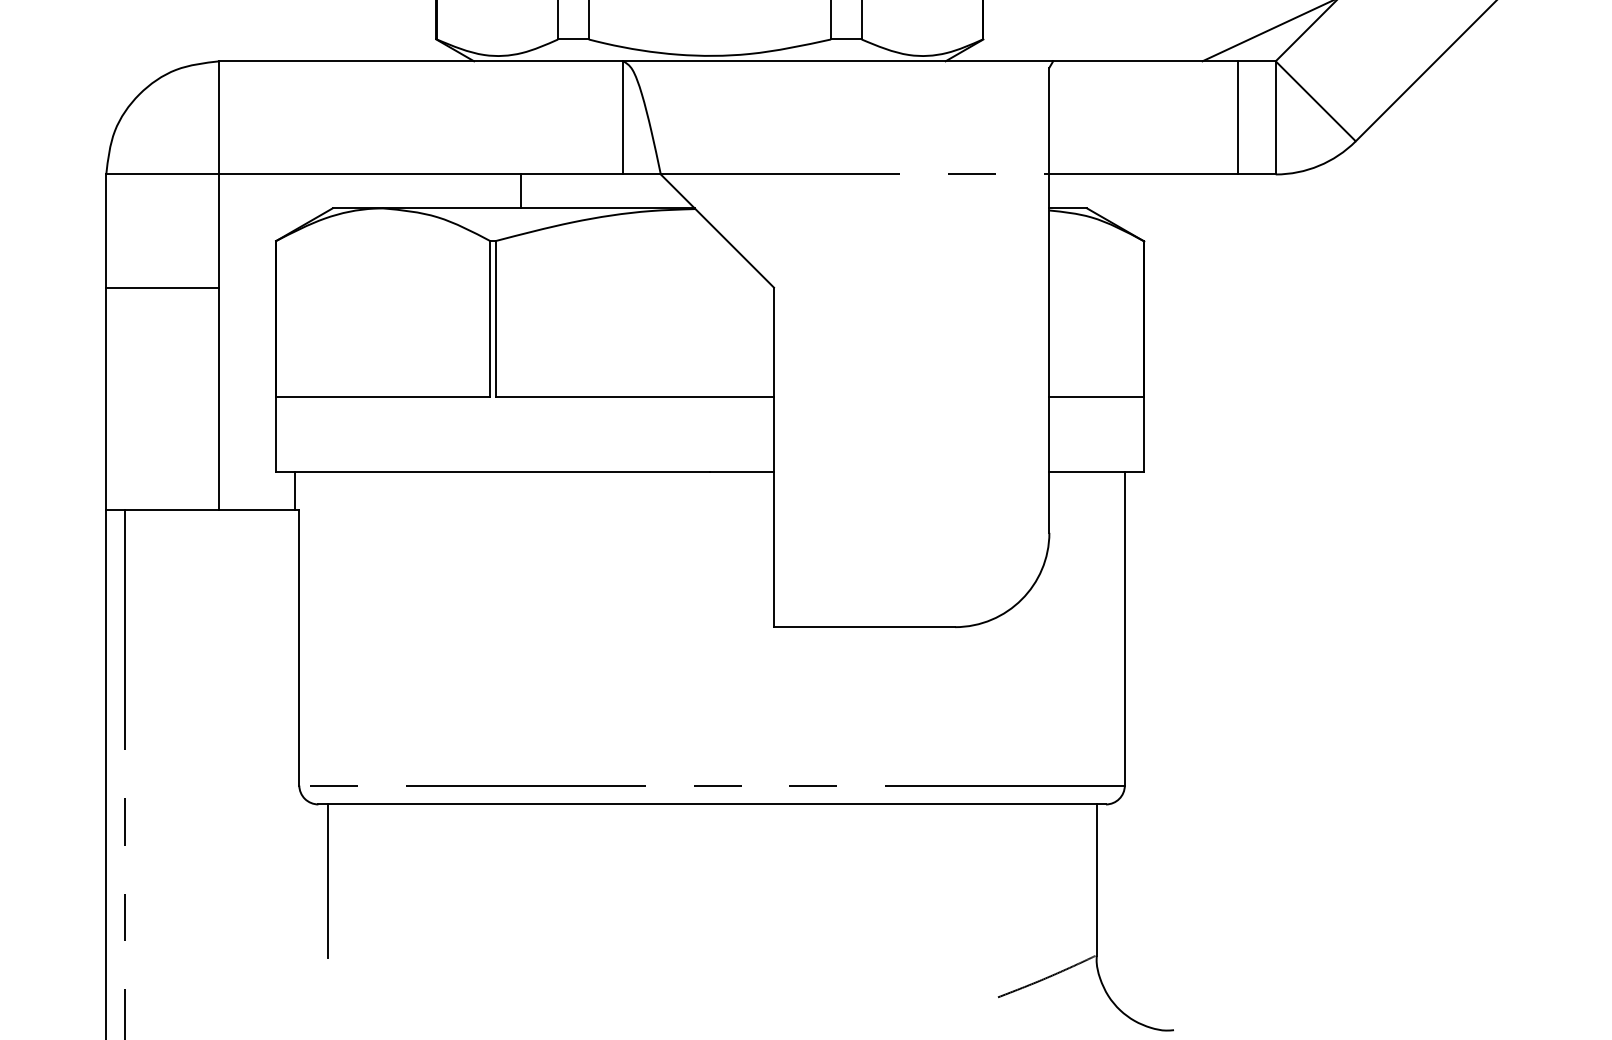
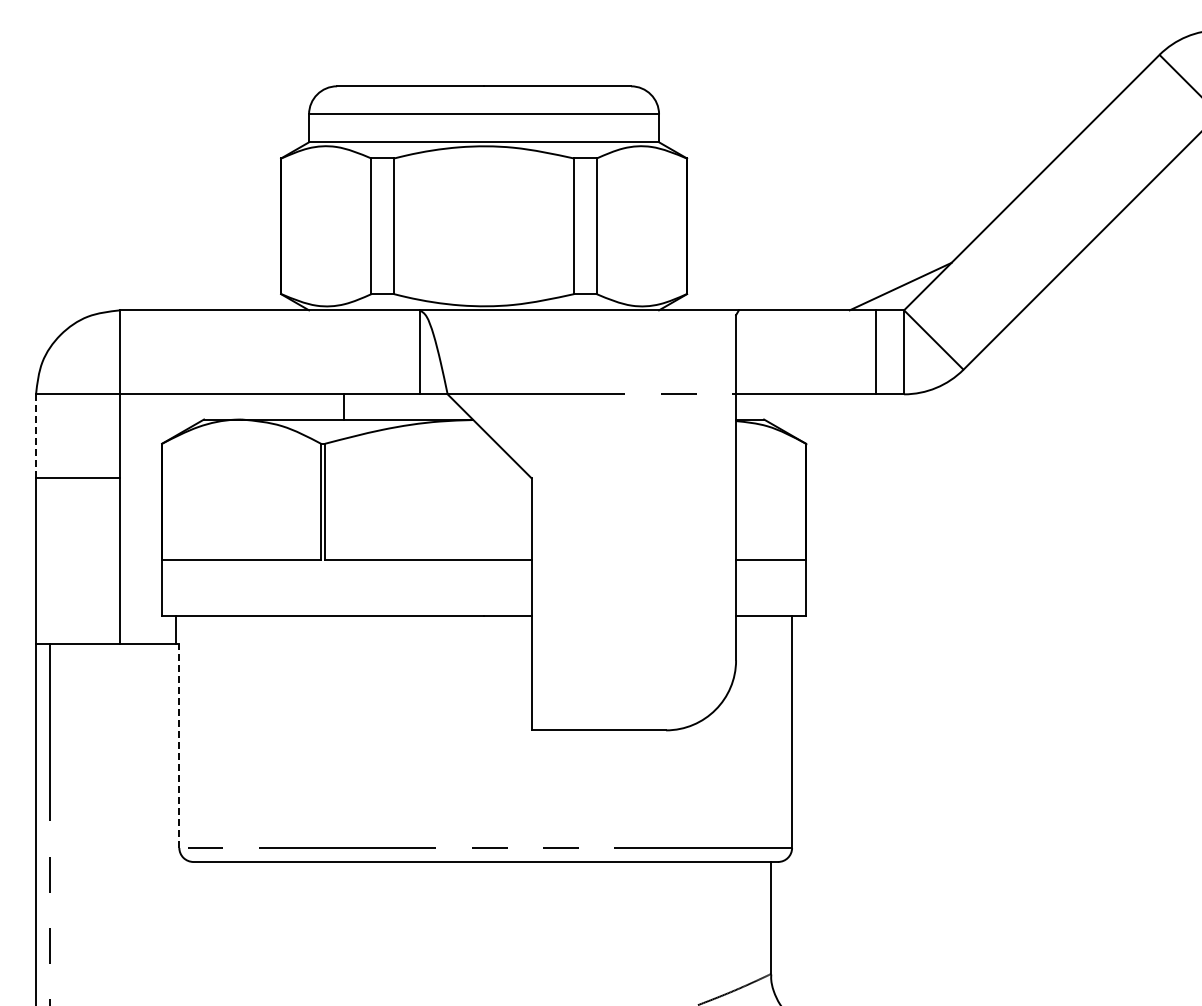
line: (106, 229) -> (36, 435), solid -> dashed
line: (299, 647) -> (179, 745), solid -> dashed
line: (327, 880) -> (200, 918), removed

